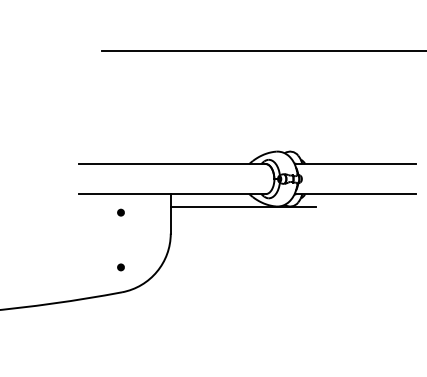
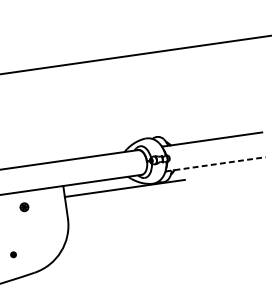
line: (355, 194) -> (215, 164), solid -> dashed
part: (120, 212) -> (24, 207), size x1.6
part: (120, 267) -> (13, 254), moved

